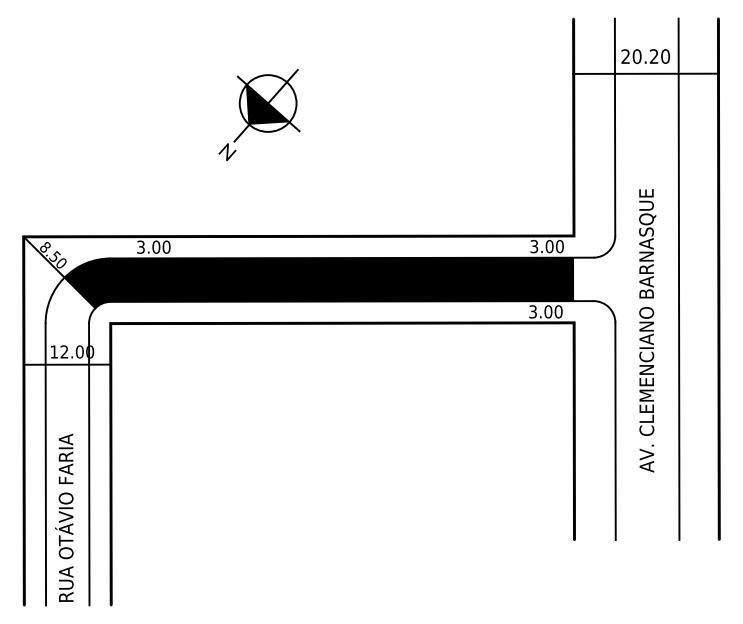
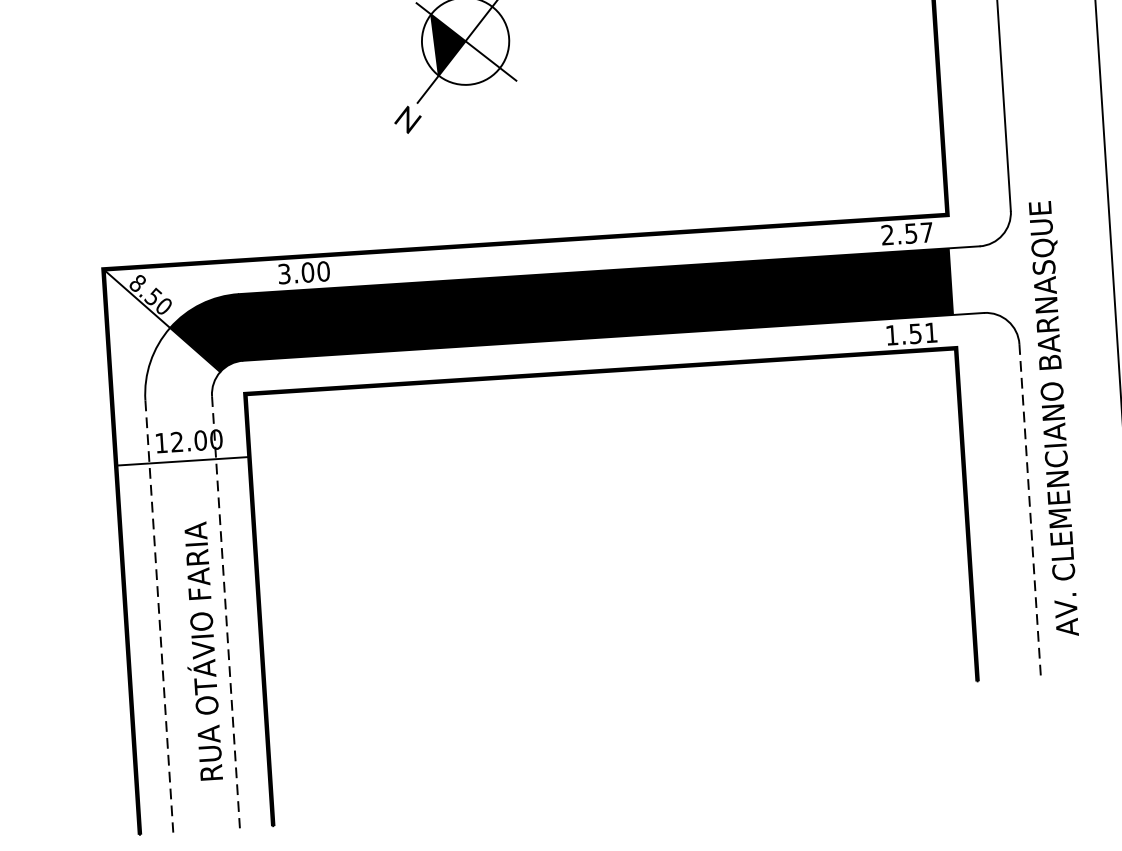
fill: (269, 113) -> (468, 56), removed
text: (546, 246) -> (906, 233), 3.00 -> 2.57
text: (545, 311) -> (911, 333), 3.00 -> 1.51
text: (647, 330) -> (1055, 418), moved
line: (615, 431) -> (1030, 510), solid -> dashed
line: (45, 464) -> (158, 616), solid -> dashed
line: (89, 464) -> (226, 612), solid -> dashed
text: (64, 517) -> (201, 650), moved

